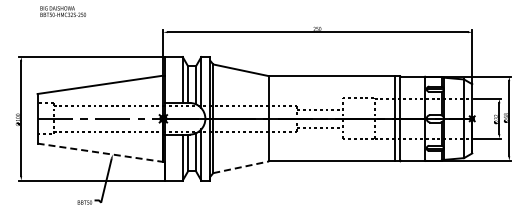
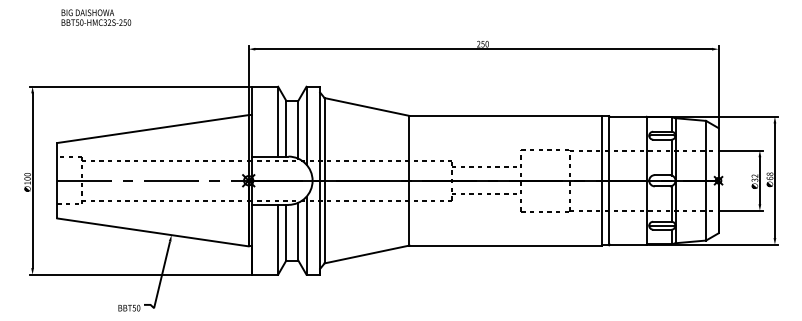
line: (100, 152) -> (153, 231), dashed -> solid
line: (241, 167) -> (367, 254), dashed -> solid

